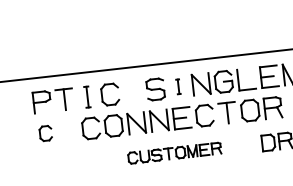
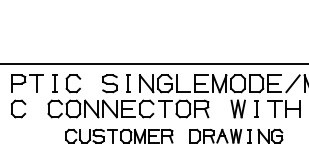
part: (178, 86) -> (128, 83), size x1.43
part: (45, 132) -> (18, 108), size x1.43
part: (174, 152) -> (119, 135), size x1.43

